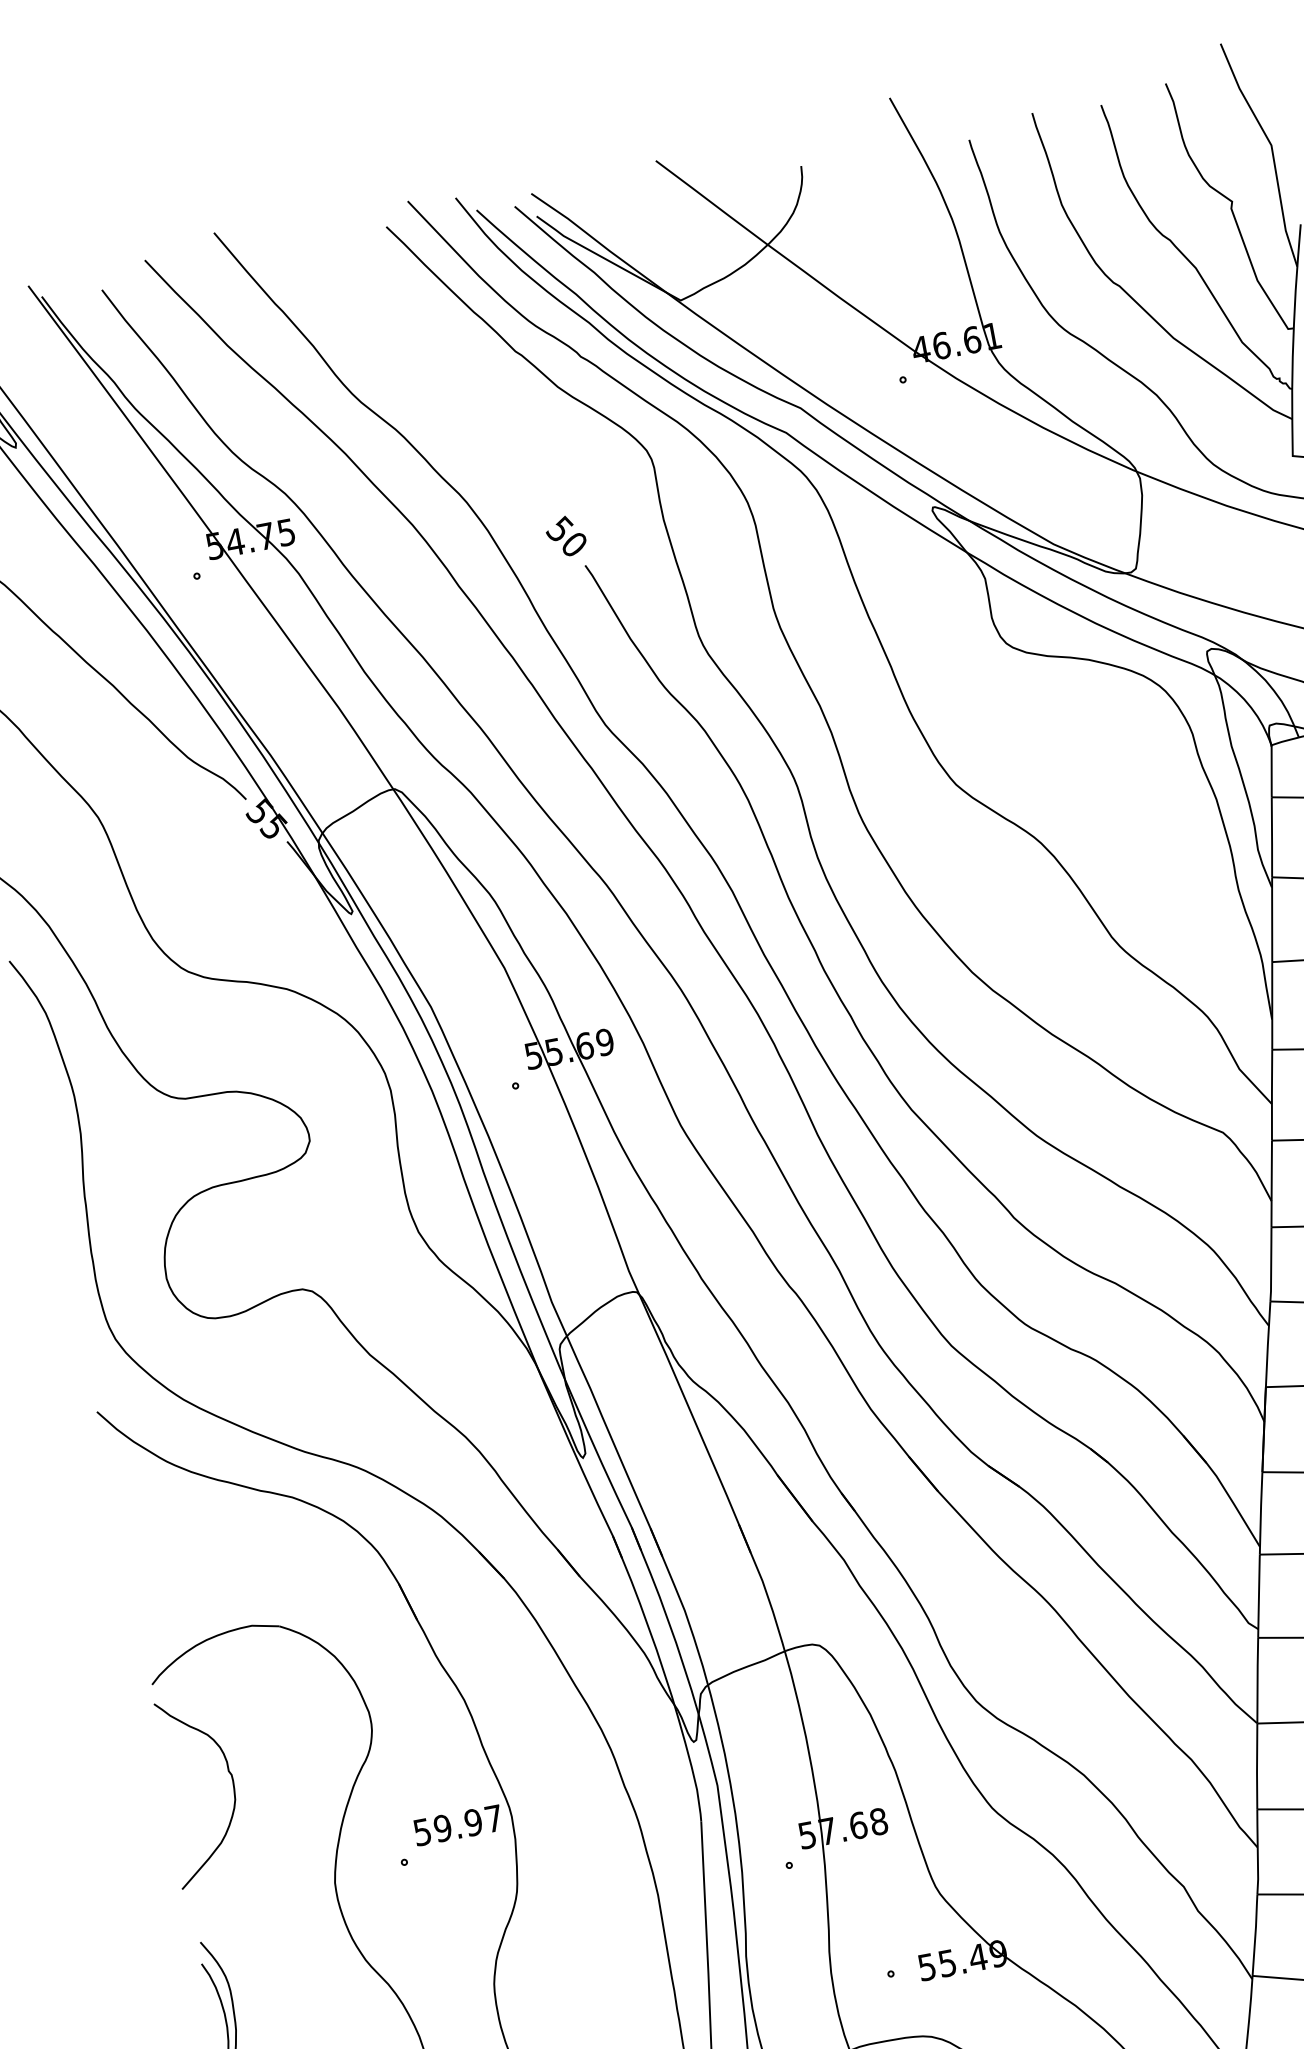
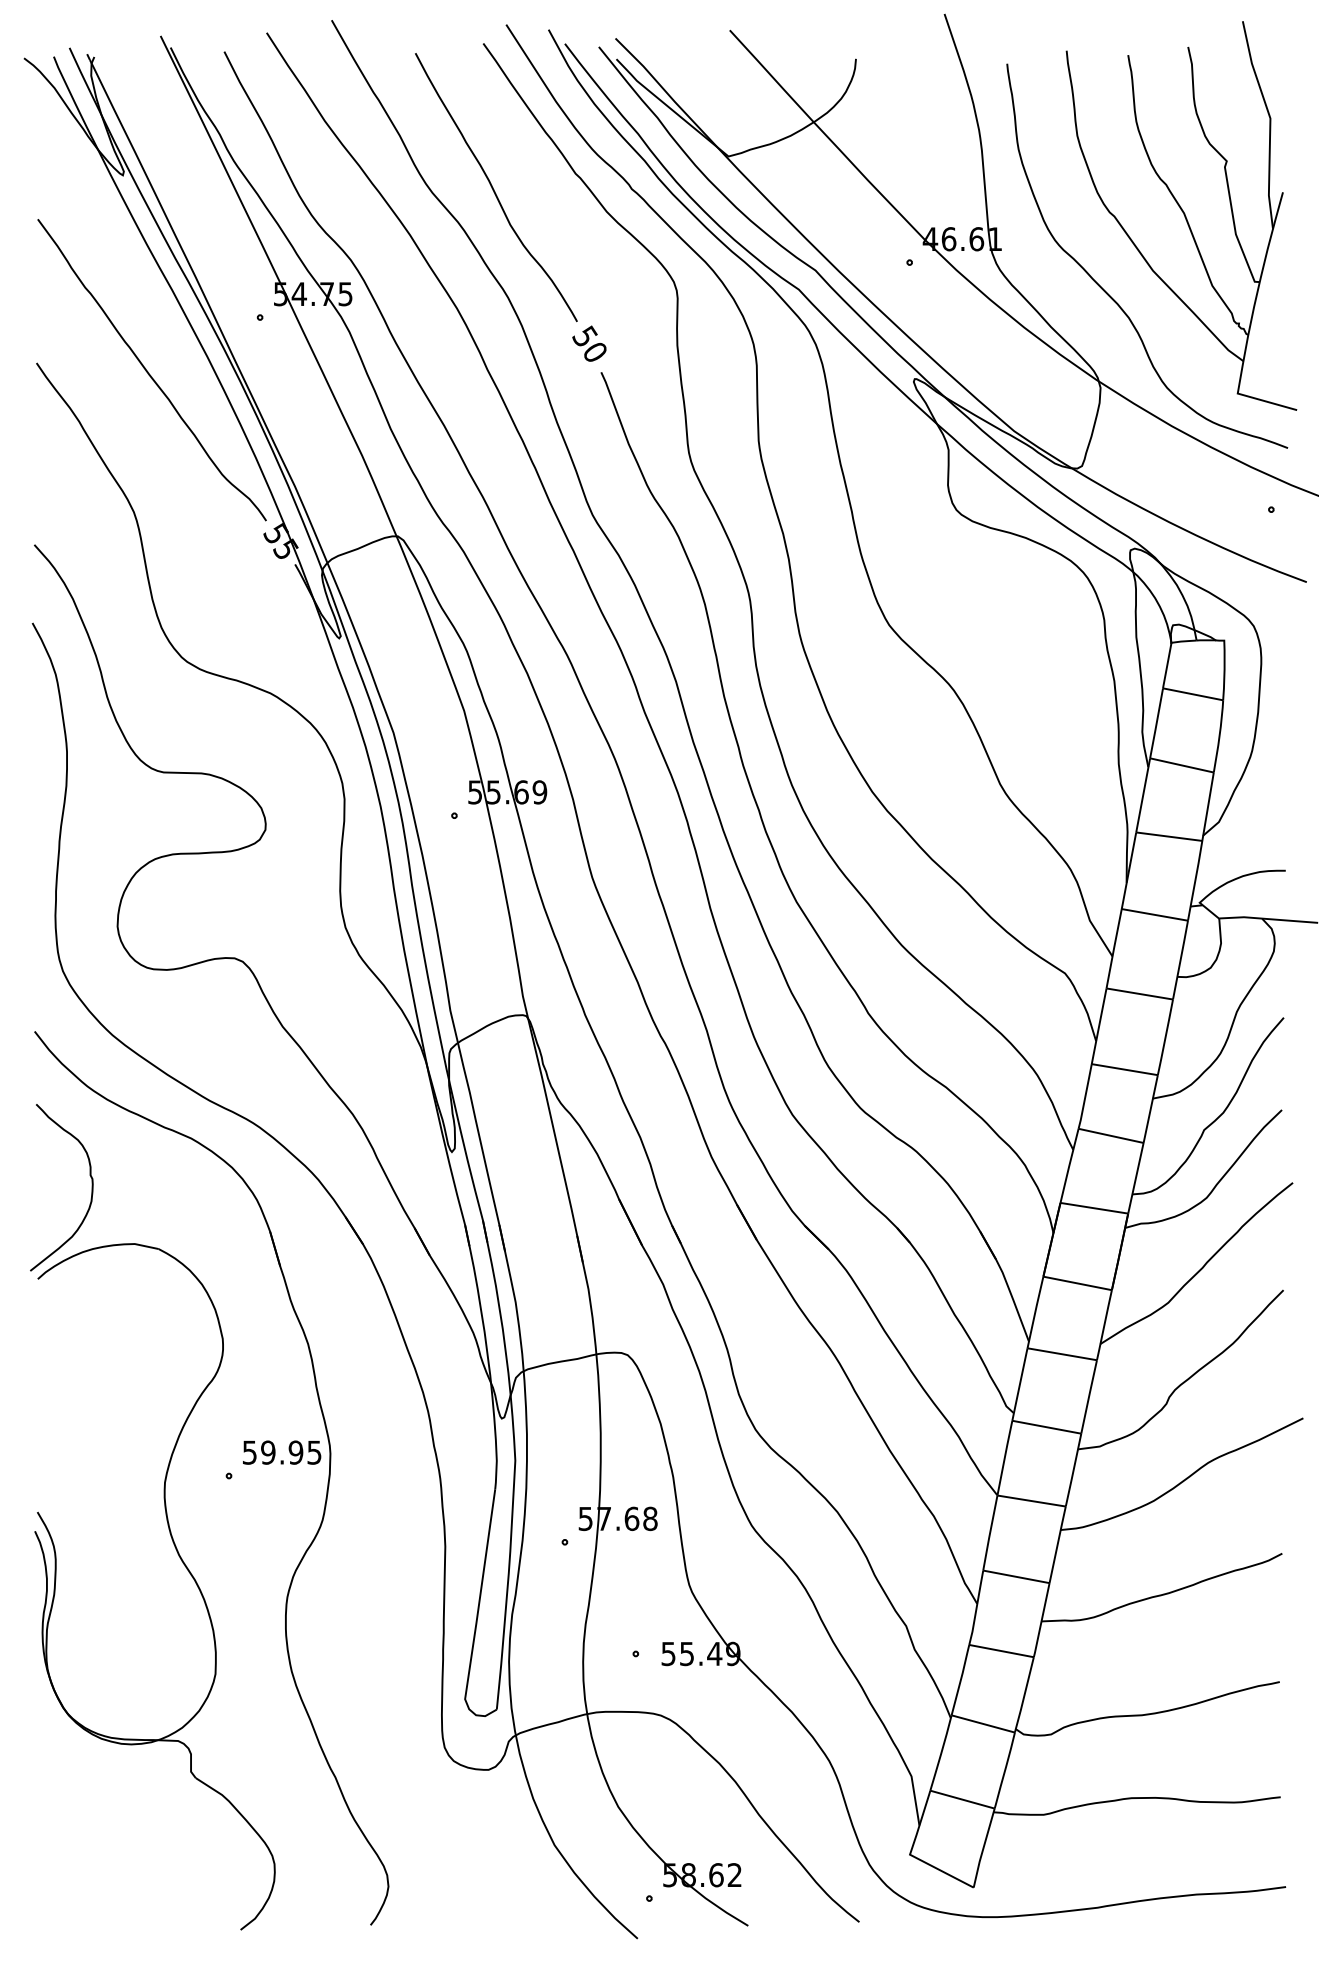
curve: (429, 385) -> (494, 189), added
curve: (232, 1784) -> (91, 1187), moved
text: (493, 1818) -> (314, 1452), 59.97 -> 59.95

